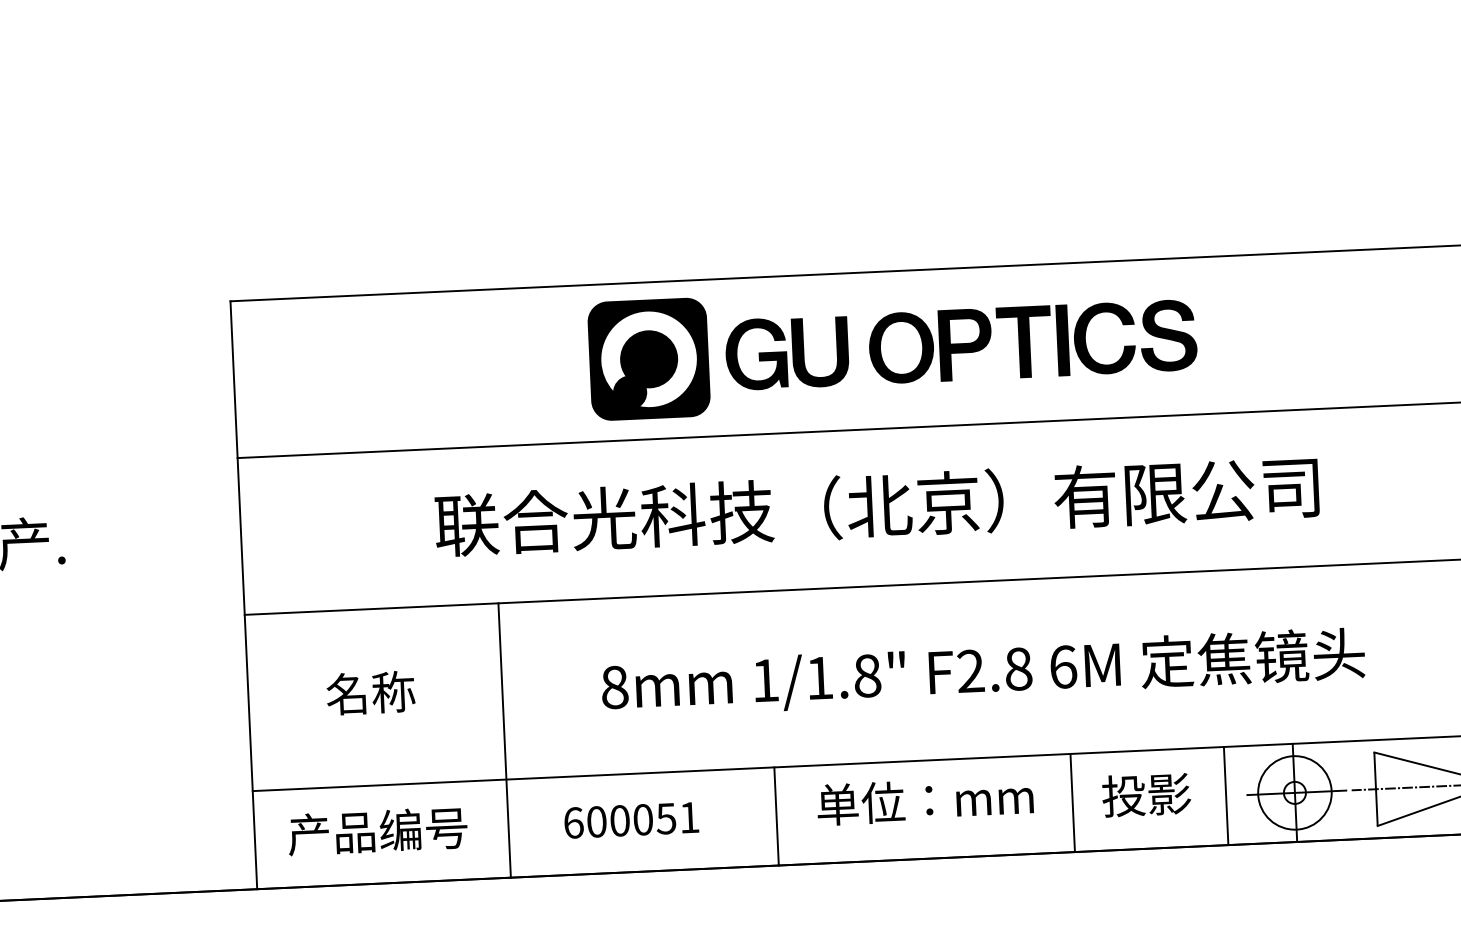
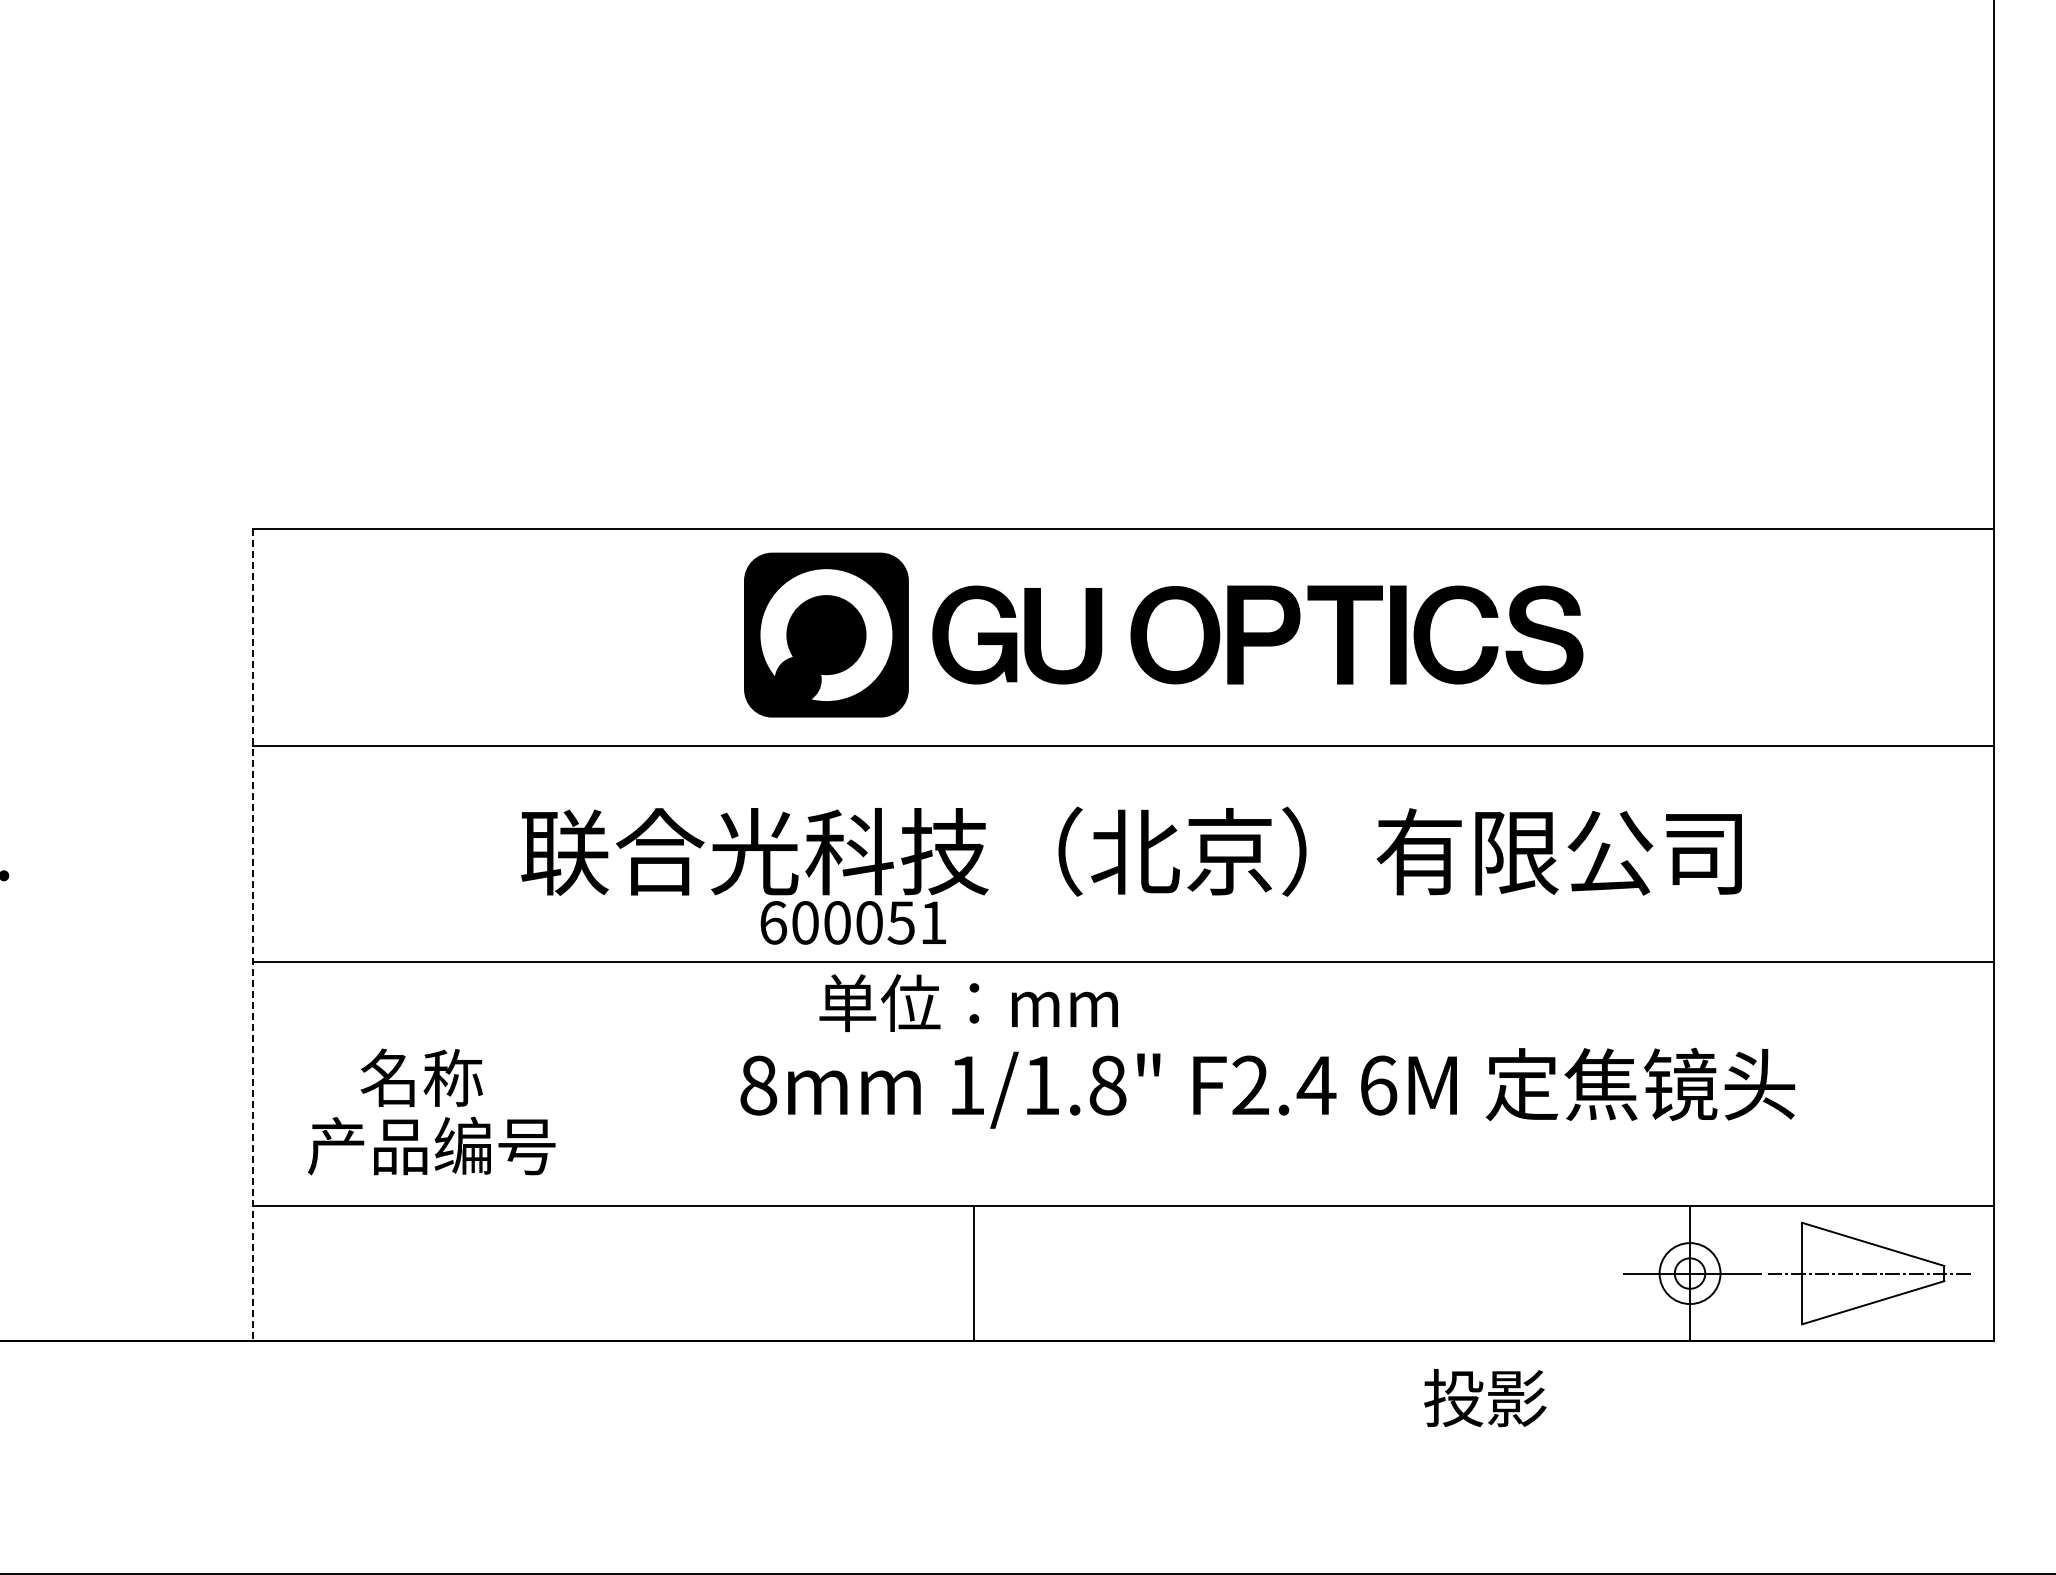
line: (243, 595) -> (252, 935), solid -> dashed
text: (1018, 669) -> (1316, 1085), F2.8 -> F2.4
line: (504, 740) -> (603, 1151), removed
circle: (1294, 792) -> (1689, 1273), size x0.6
text: (1146, 795) -> (1485, 1398), moved
line: (1225, 796) -> (1594, 1273), removed
text: (925, 800) -> (968, 1002), moved
line: (1072, 802) -> (1382, 1273), removed
text: (630, 820) -> (852, 922), moved
text: (377, 830) -> (431, 1145), moved

